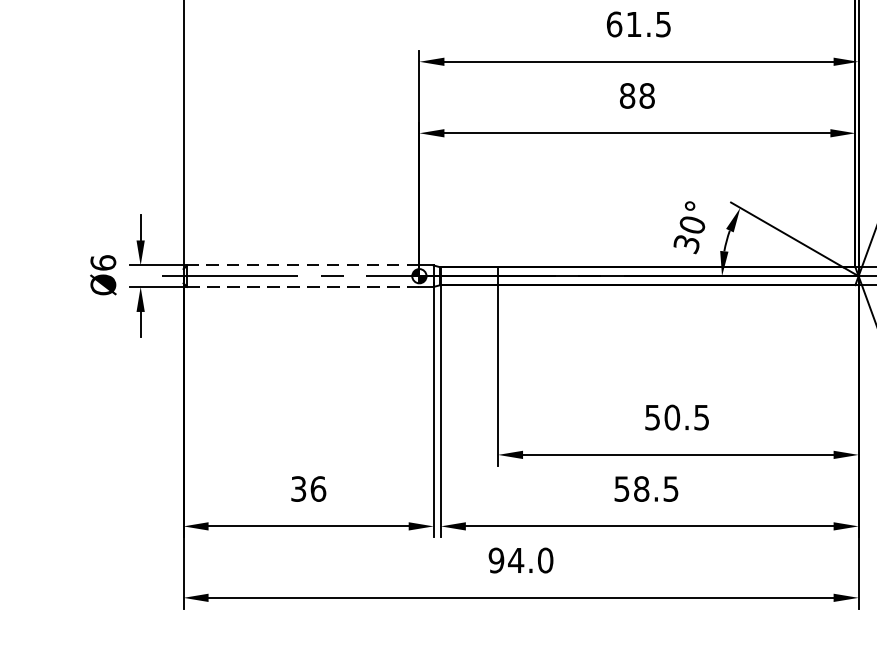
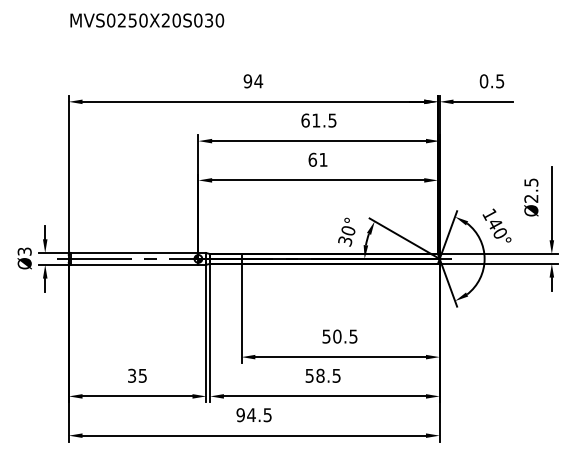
text: (636, 95) -> (317, 159), 88 -> 61
text: (102, 262) -> (24, 251), Ø6 -> Ø3
line: (303, 266) -> (134, 253), dashed -> solid
line: (303, 286) -> (134, 264), dashed -> solid
text: (317, 488) -> (142, 375), 36 -> 35
text: (545, 561) -> (267, 415), 94.0 -> 94.5

